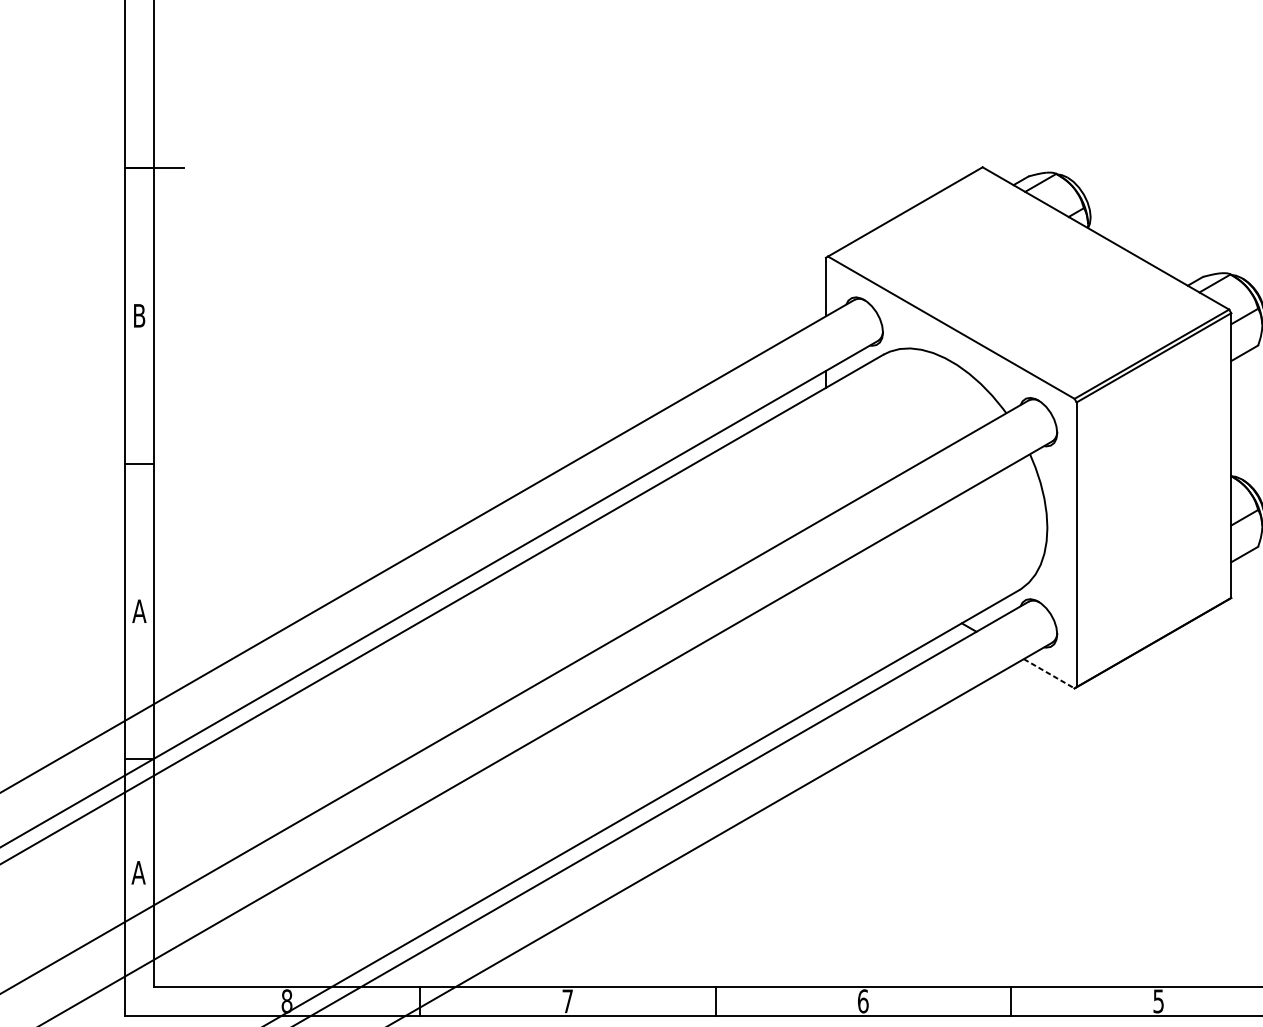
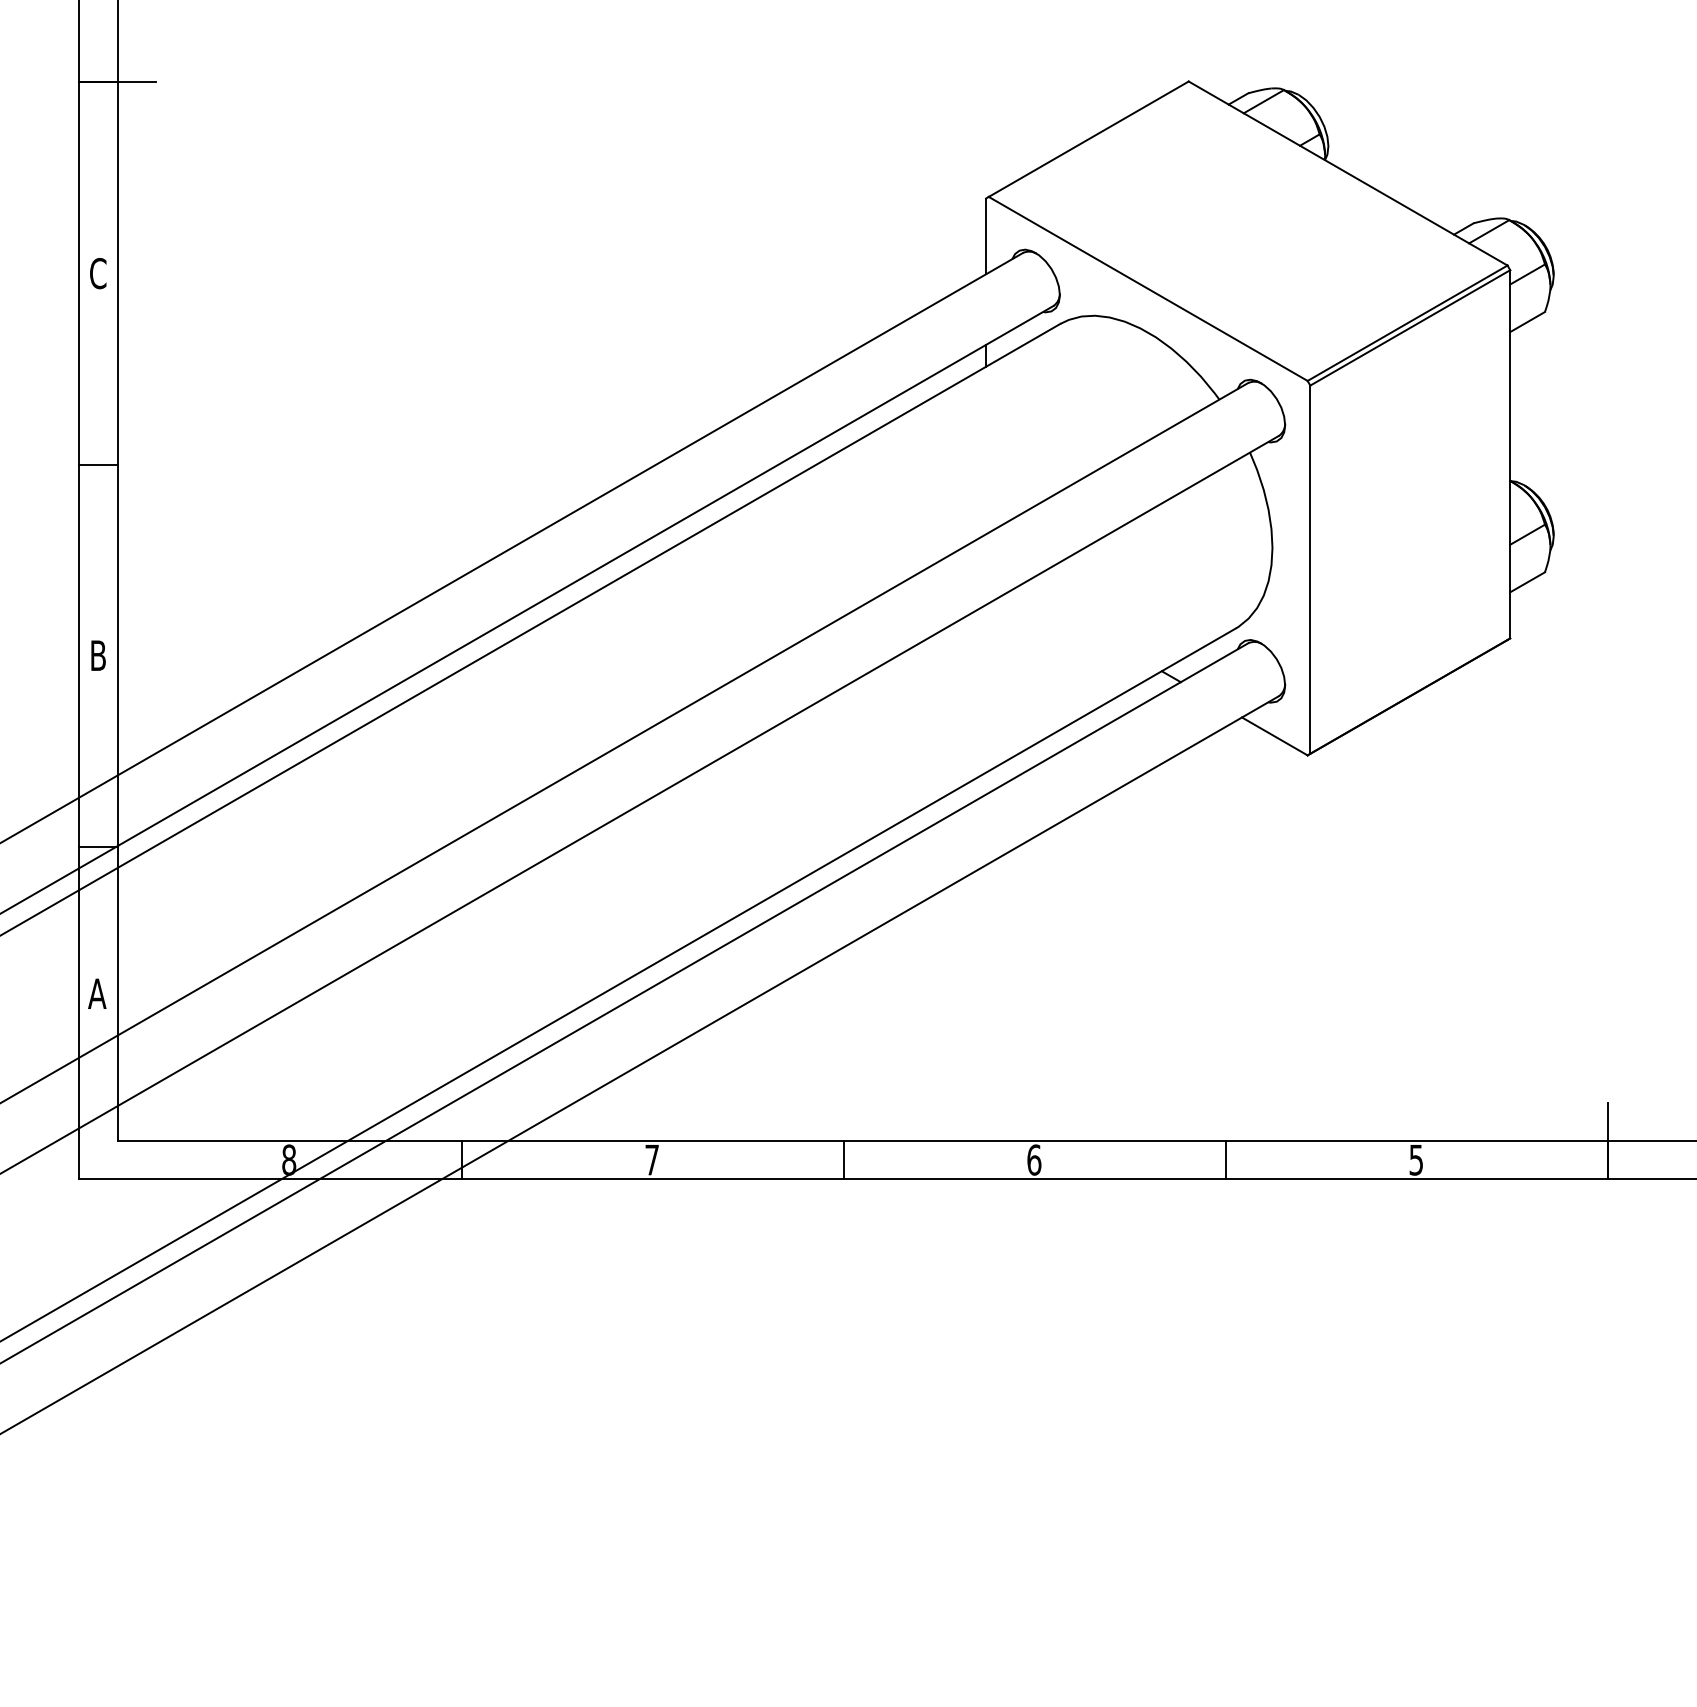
text: (139, 315) -> (98, 273), B -> C
text: (139, 611) -> (98, 655), A -> B
line: (1048, 673) -> (1274, 736), dashed -> solid

